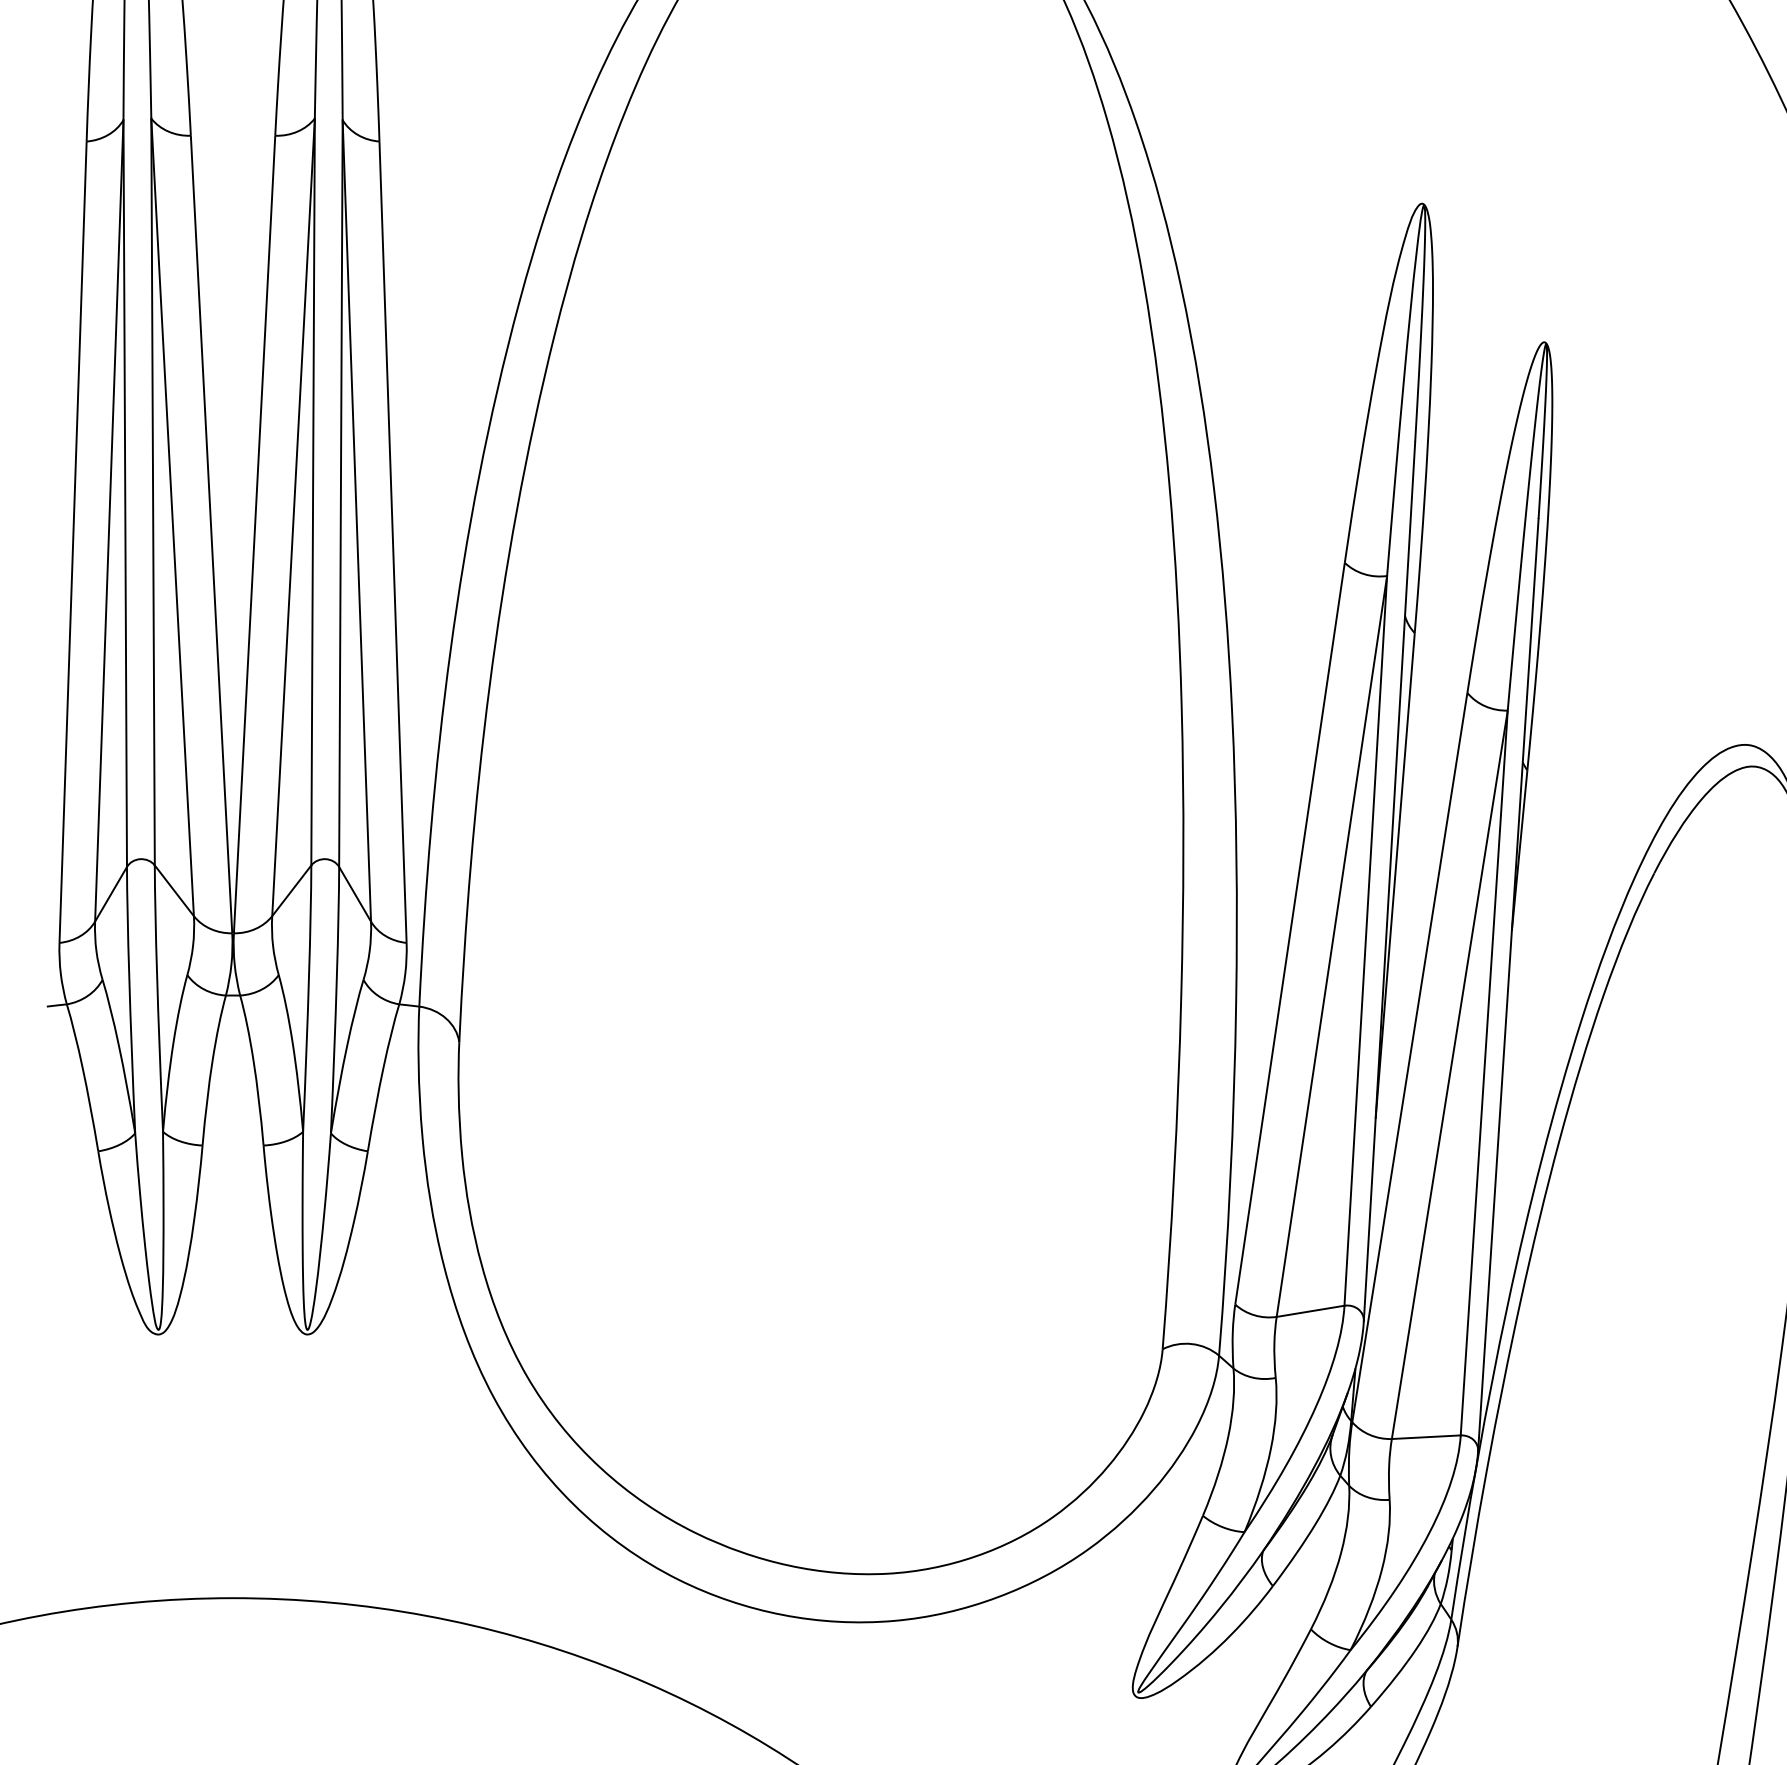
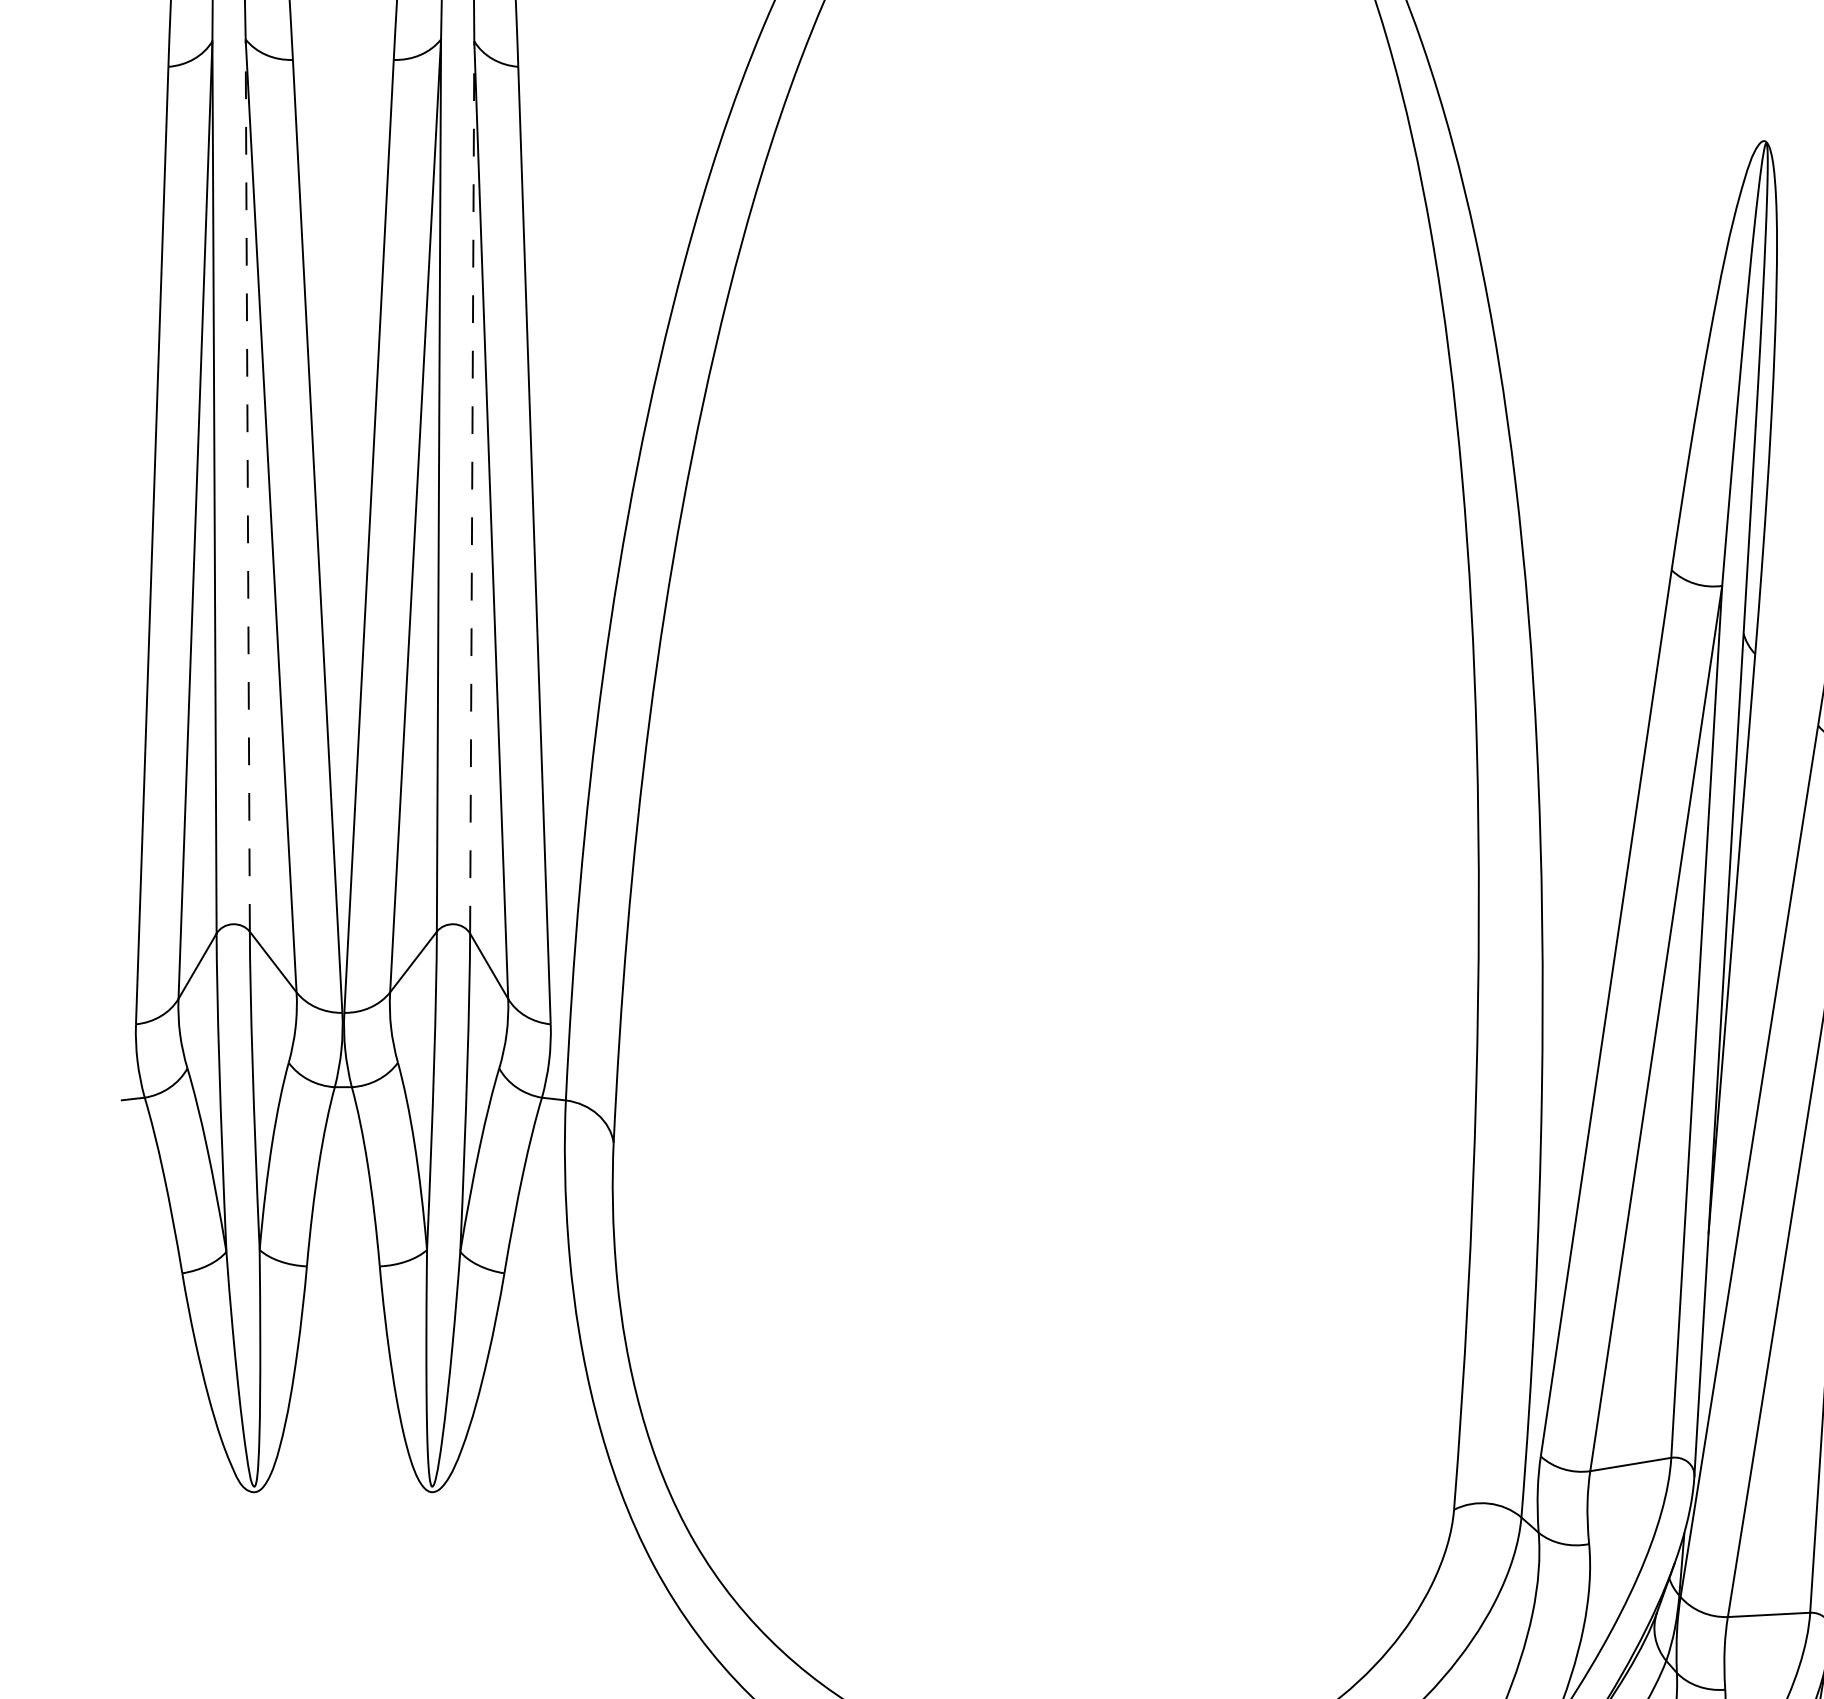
line: (153, 491) -> (248, 484), solid -> dashed
line: (340, 493) -> (471, 487), solid -> dashed

